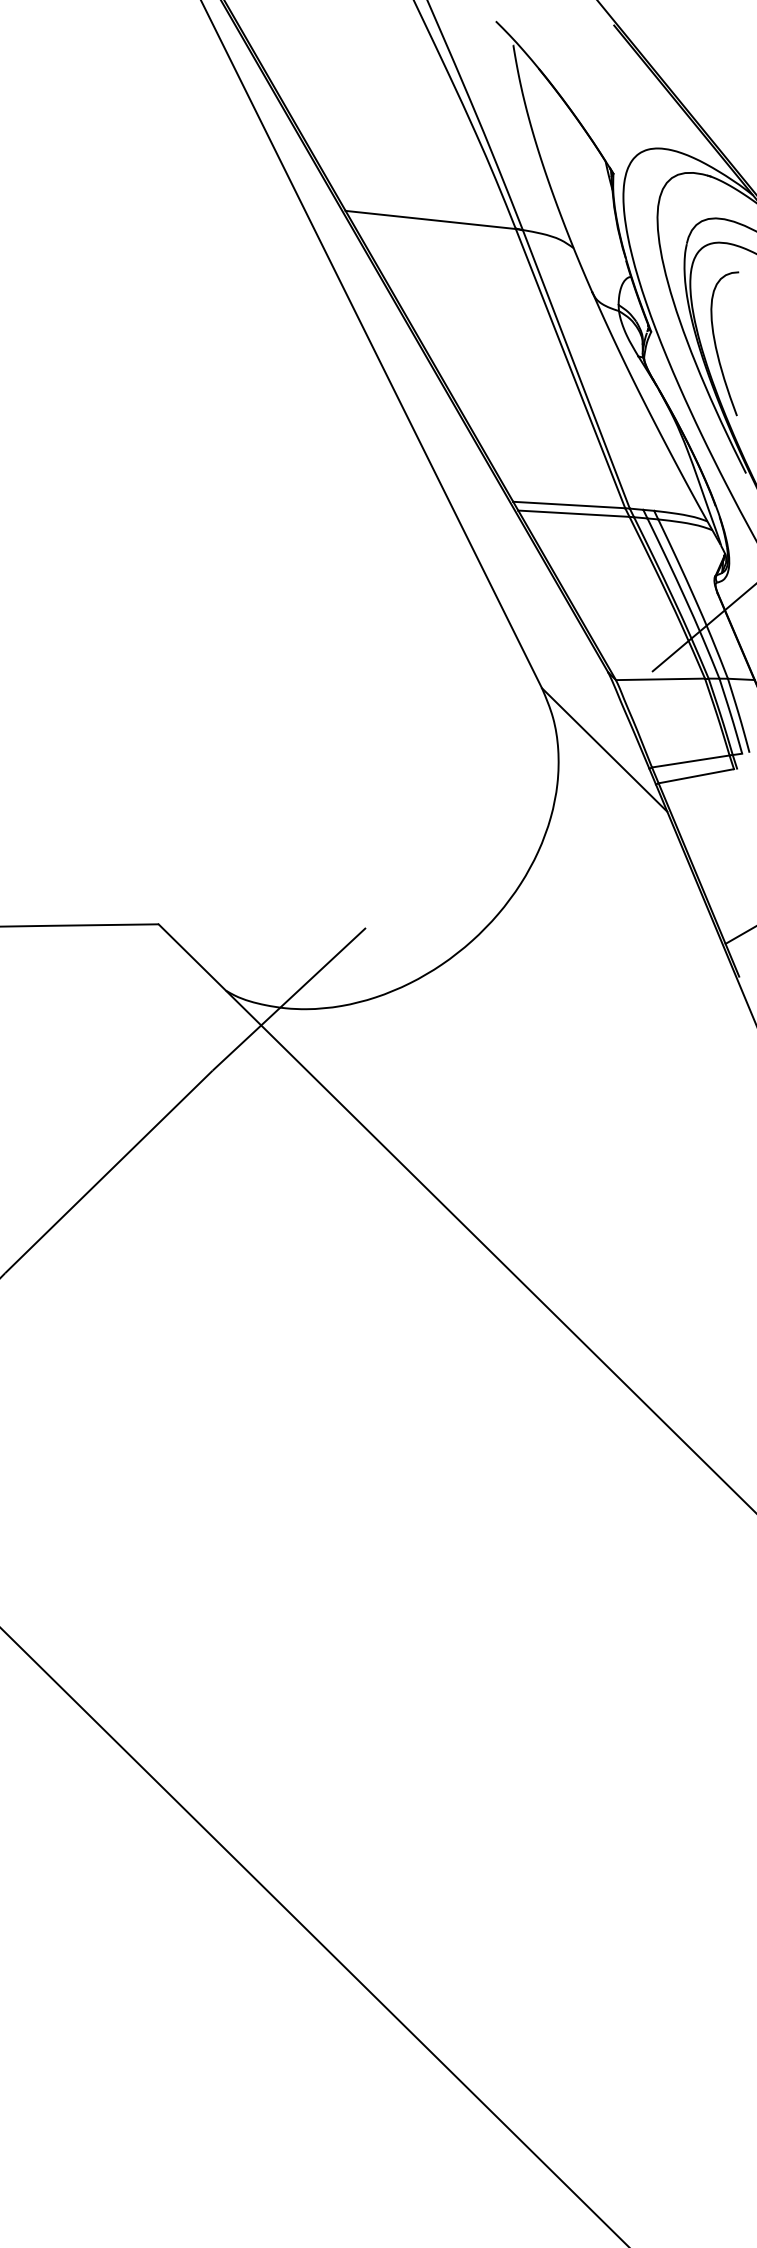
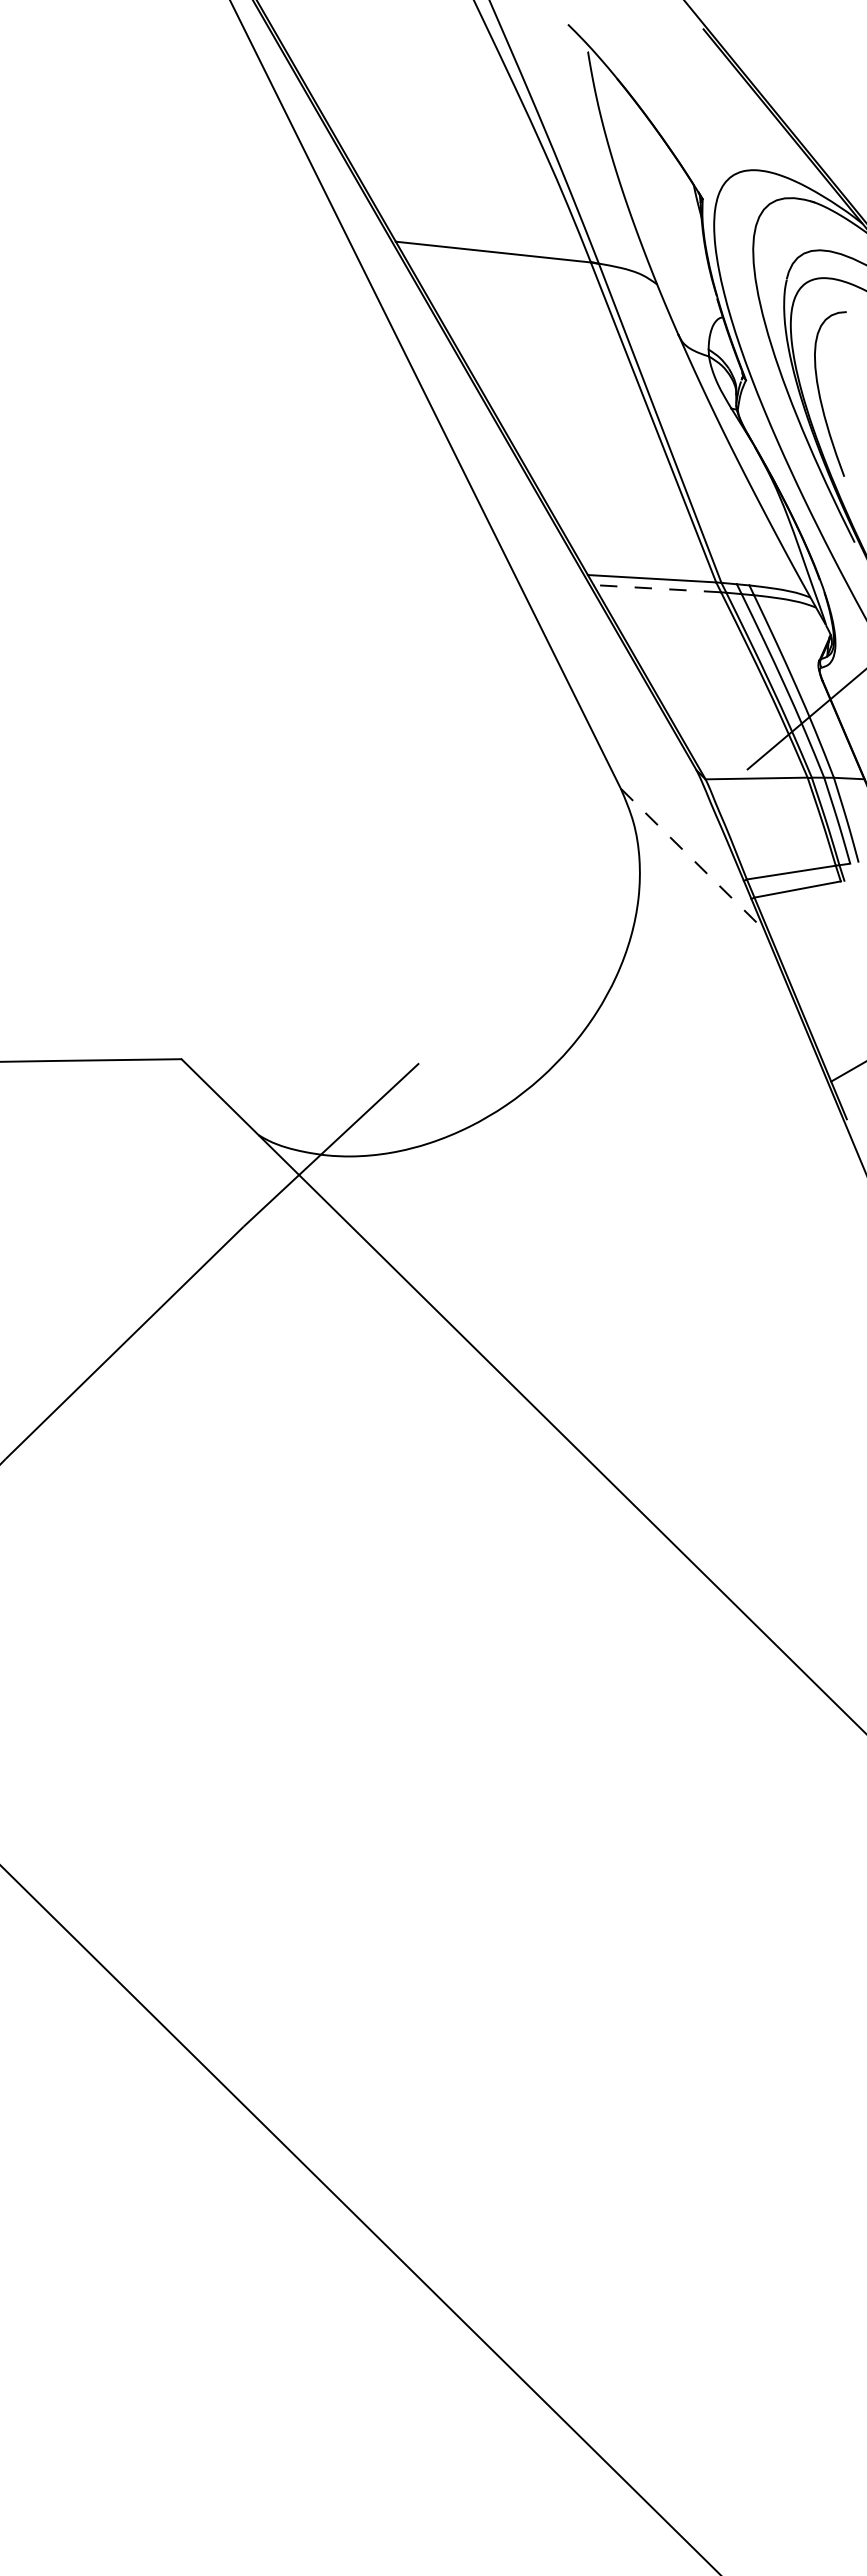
line: (573, 513) -> (657, 588), solid -> dashed
line: (604, 750) -> (692, 859), solid -> dashed

